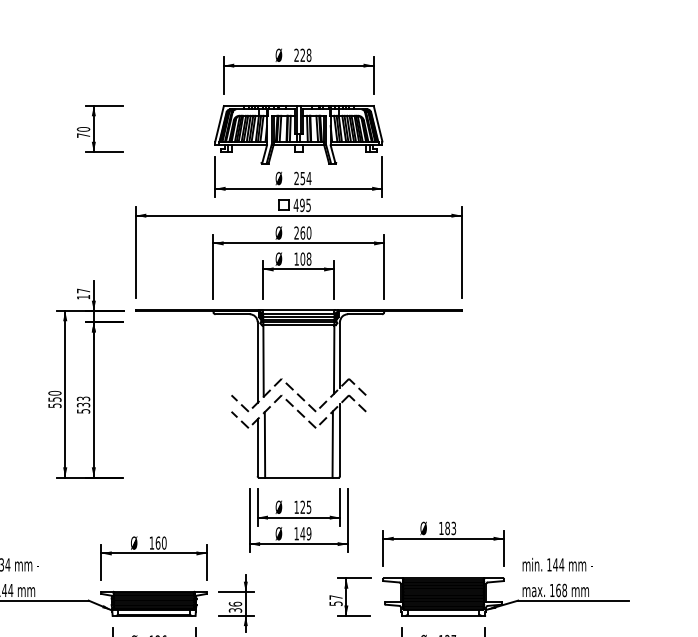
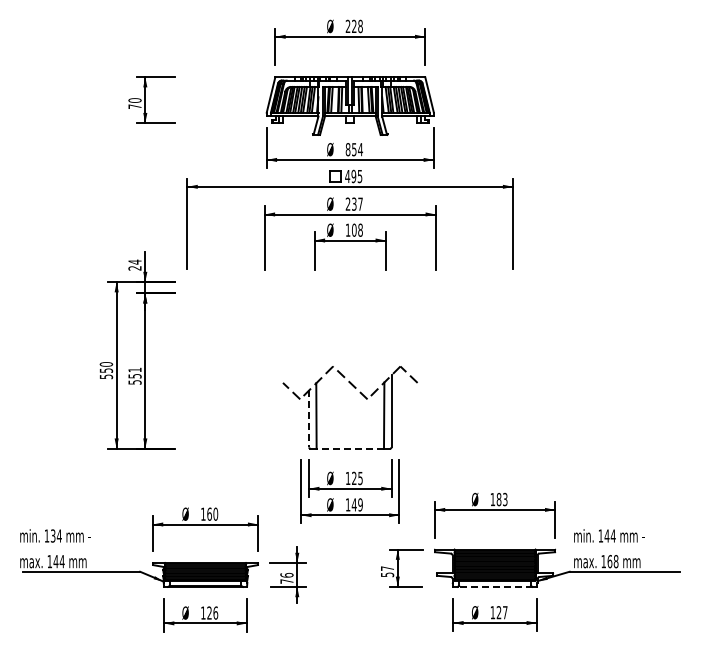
text: (296, 178) -> (347, 149), 254 -> 854
text: (306, 232) -> (357, 203), 260 -> 237
text: (83, 293) -> (134, 264), 17 -> 24
part: (282, 378) -> (333, 349), removed
text: (83, 401) -> (134, 372), 533 -> 551
line: (258, 448) -> (309, 419), solid -> dashed
line: (299, 477) -> (350, 448), solid -> dashed
text: (235, 610) -> (286, 581), 36 -> 76
line: (444, 615) -> (495, 586), solid -> dashed

